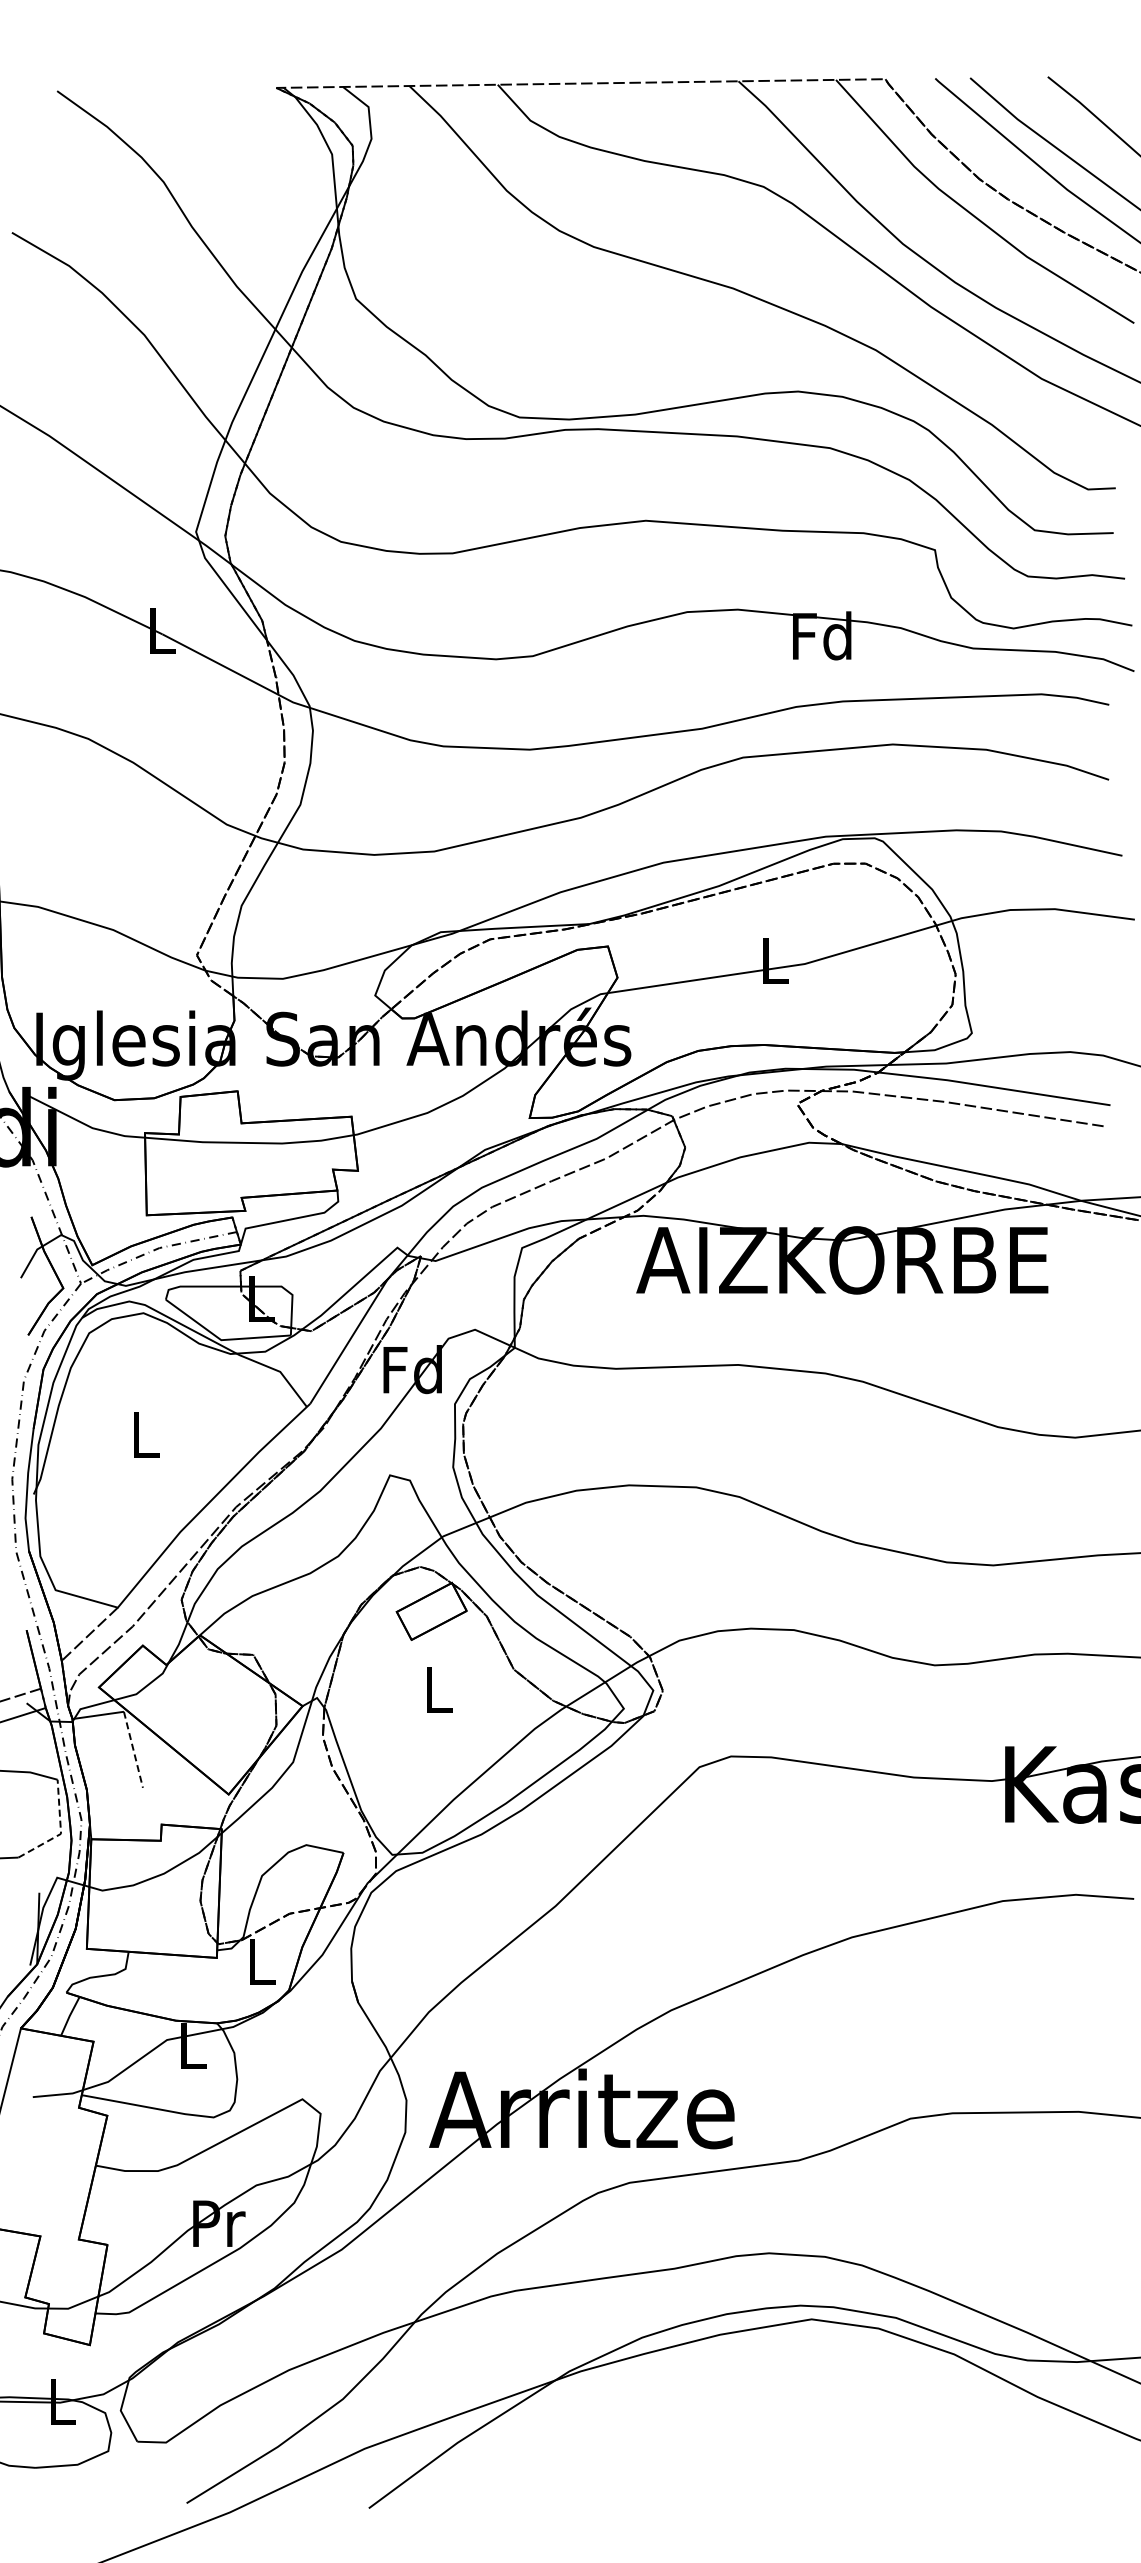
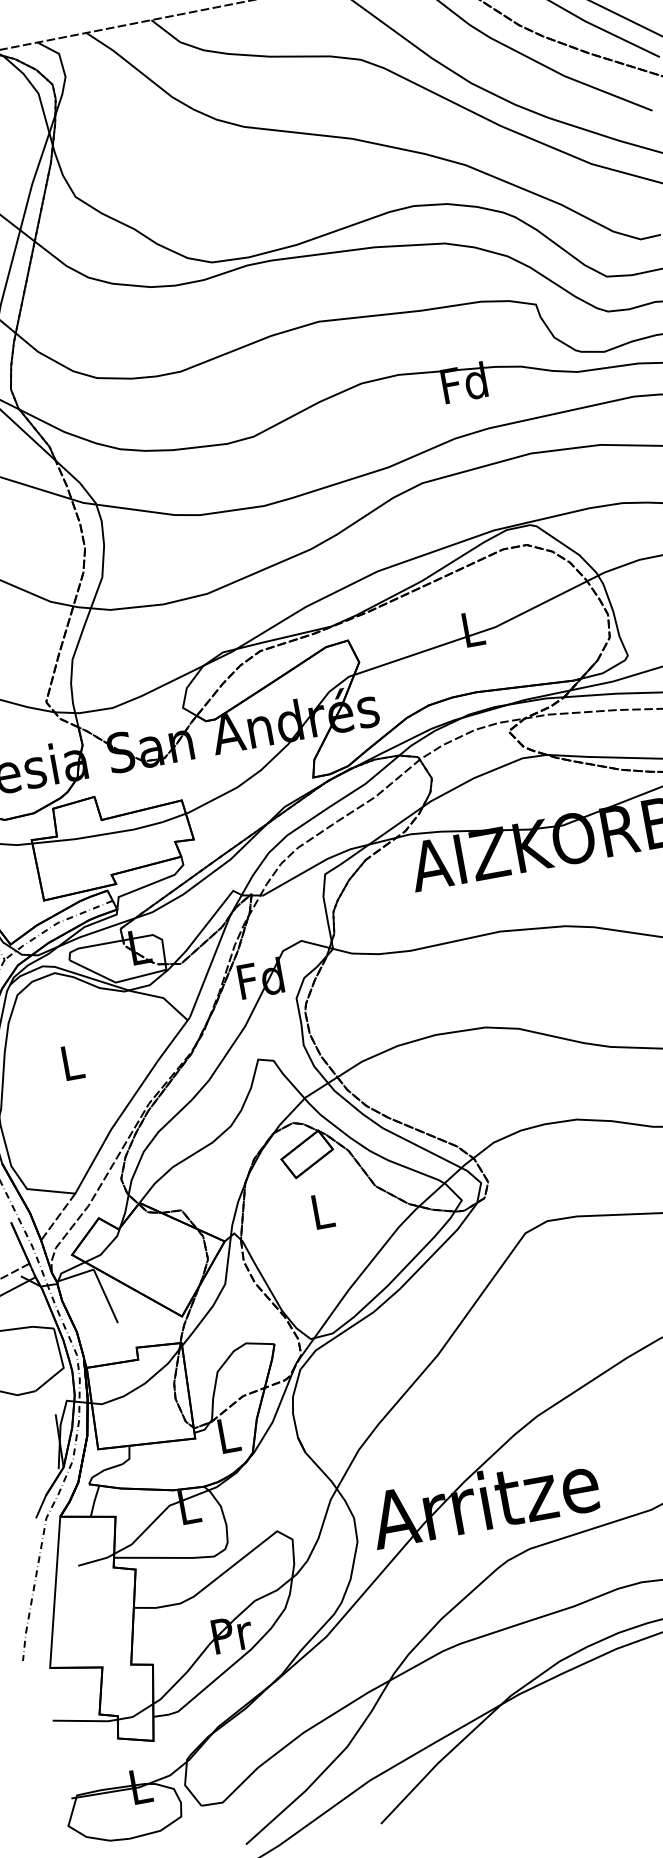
line: (133, 1750) -> (105, 1296), dashed -> solid
line: (60, 1830) -> (62, 1365), dashed -> solid

